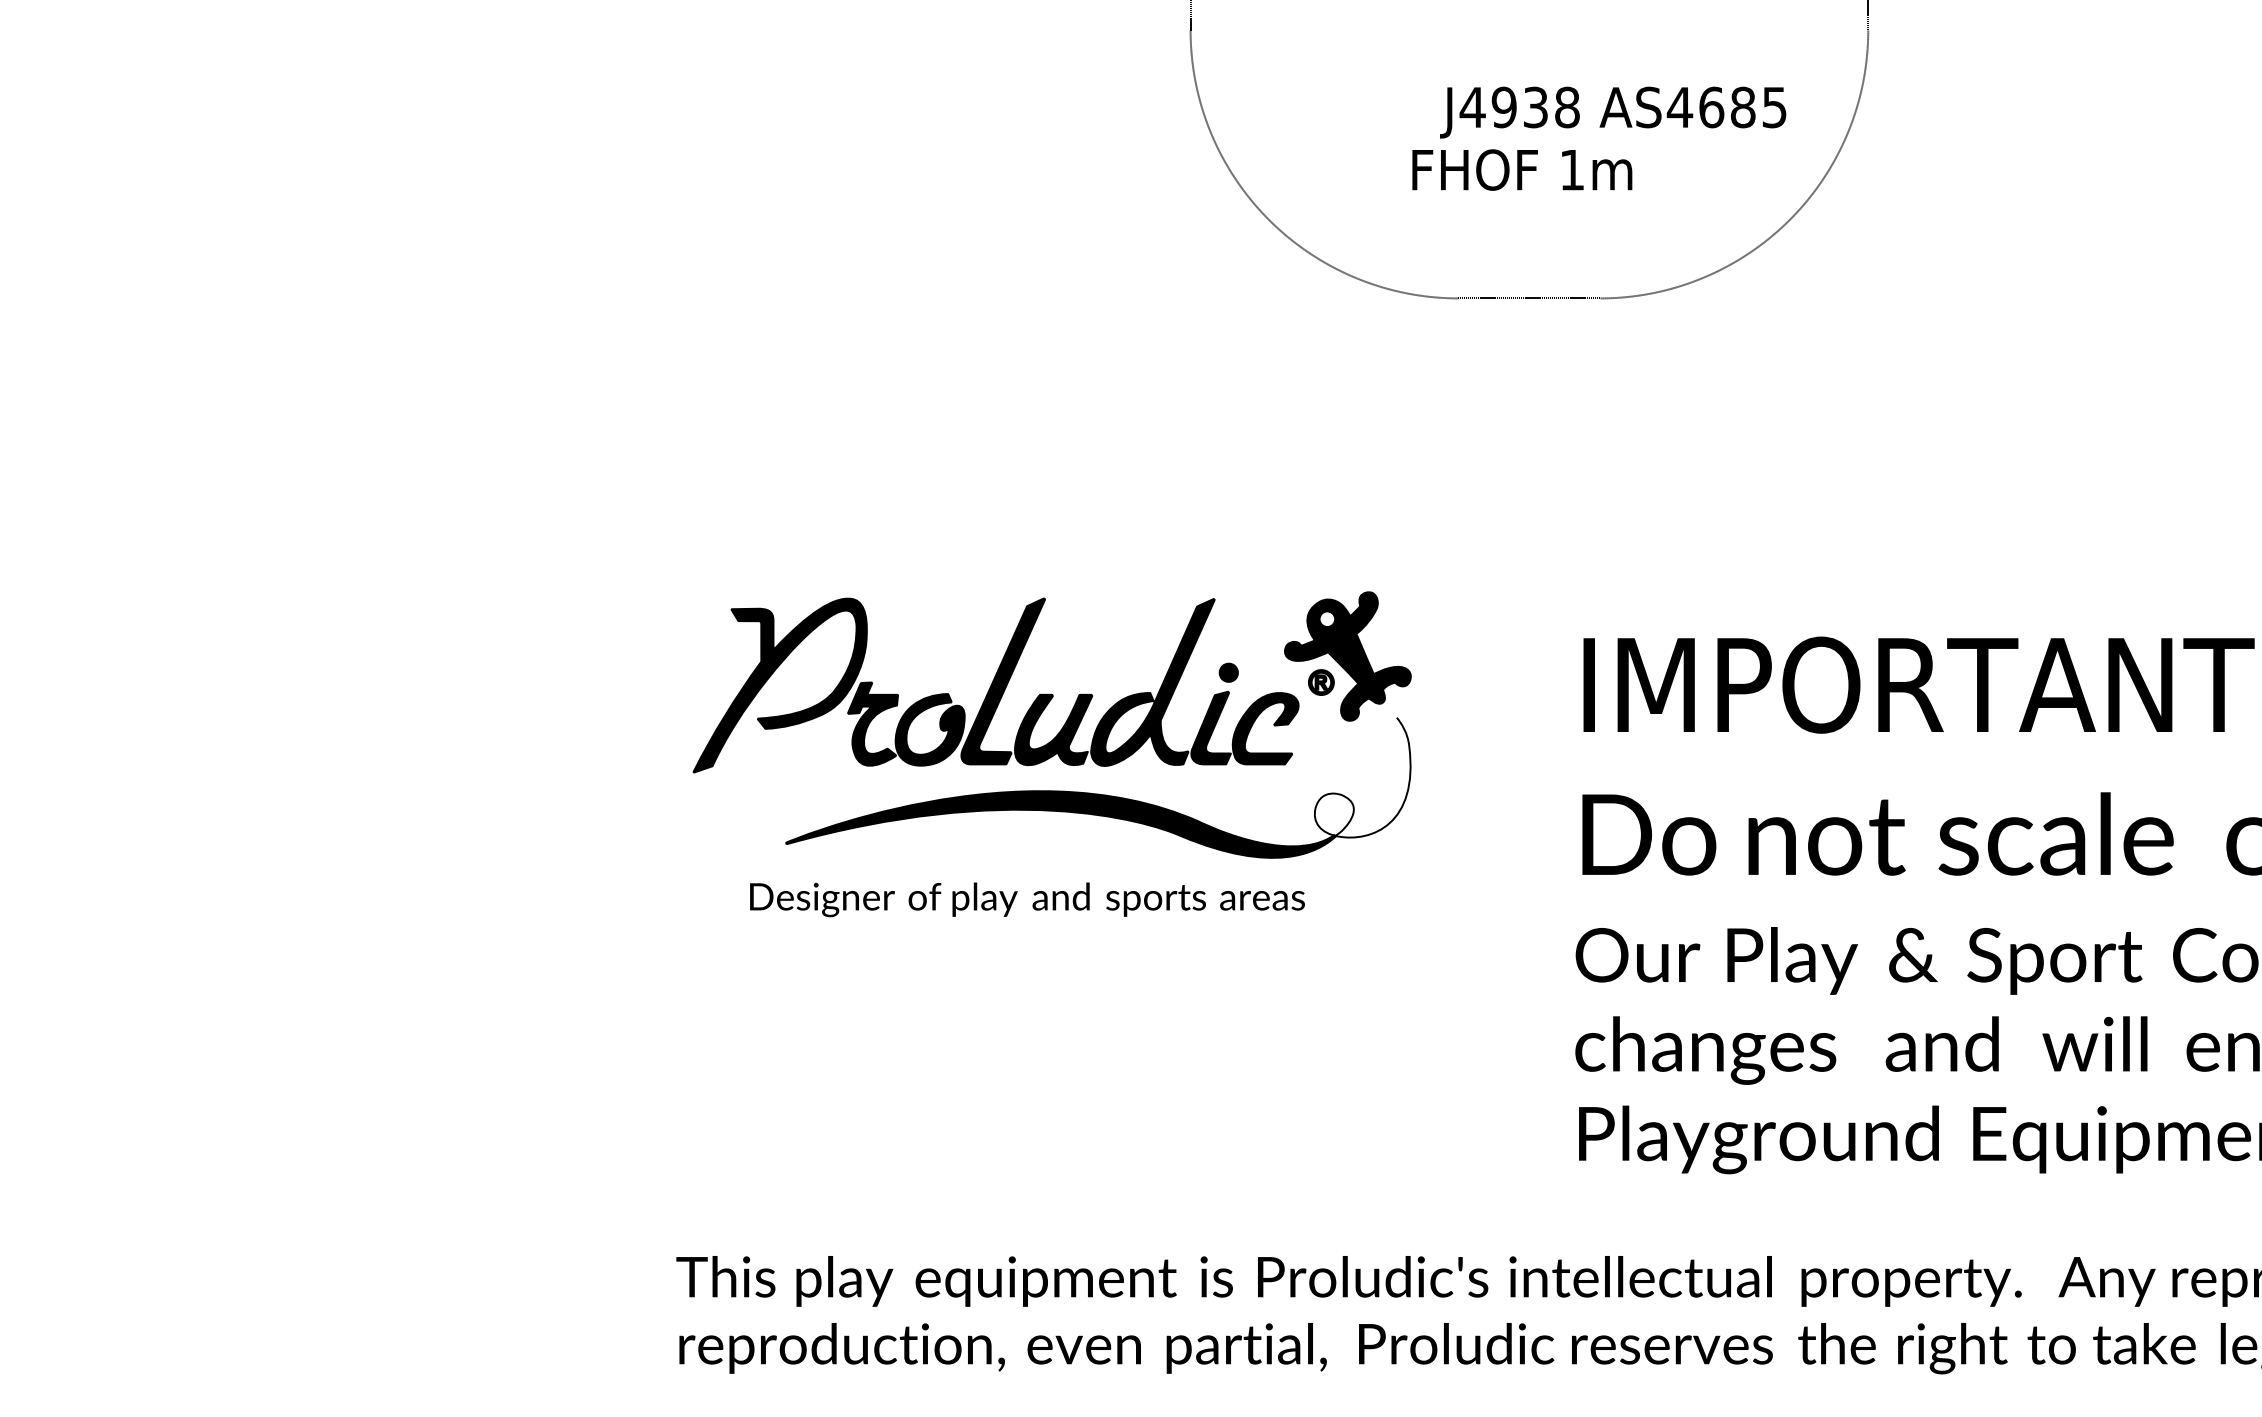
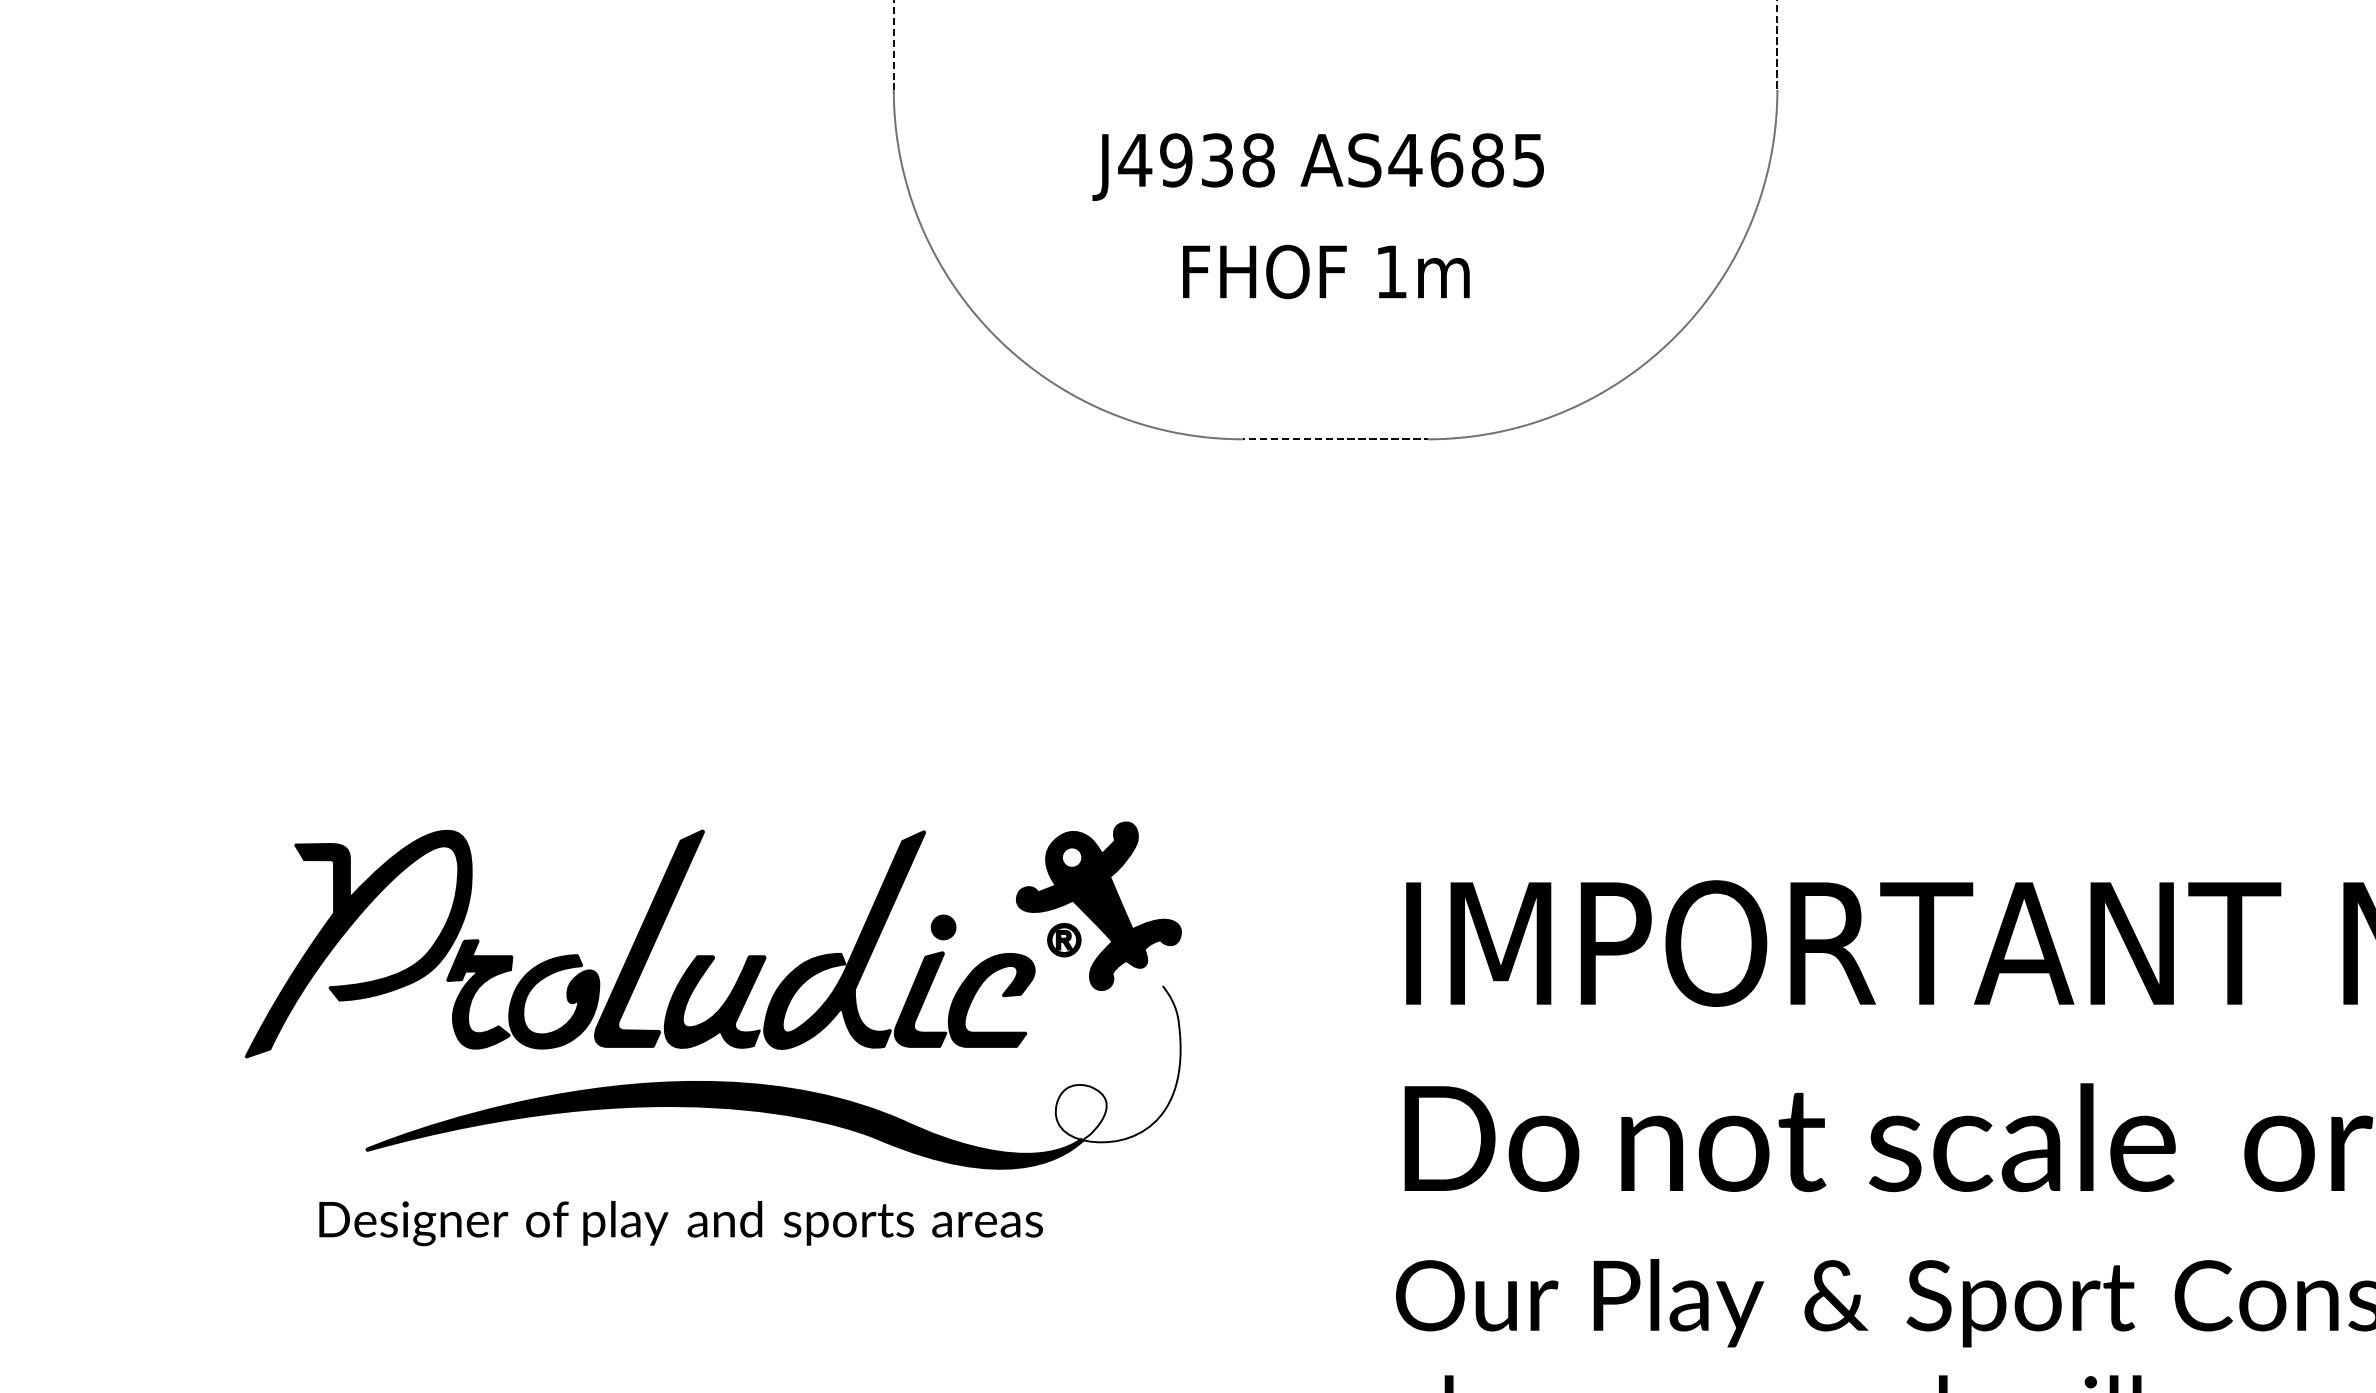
text: (1613, 112) -> (1318, 166), moved

